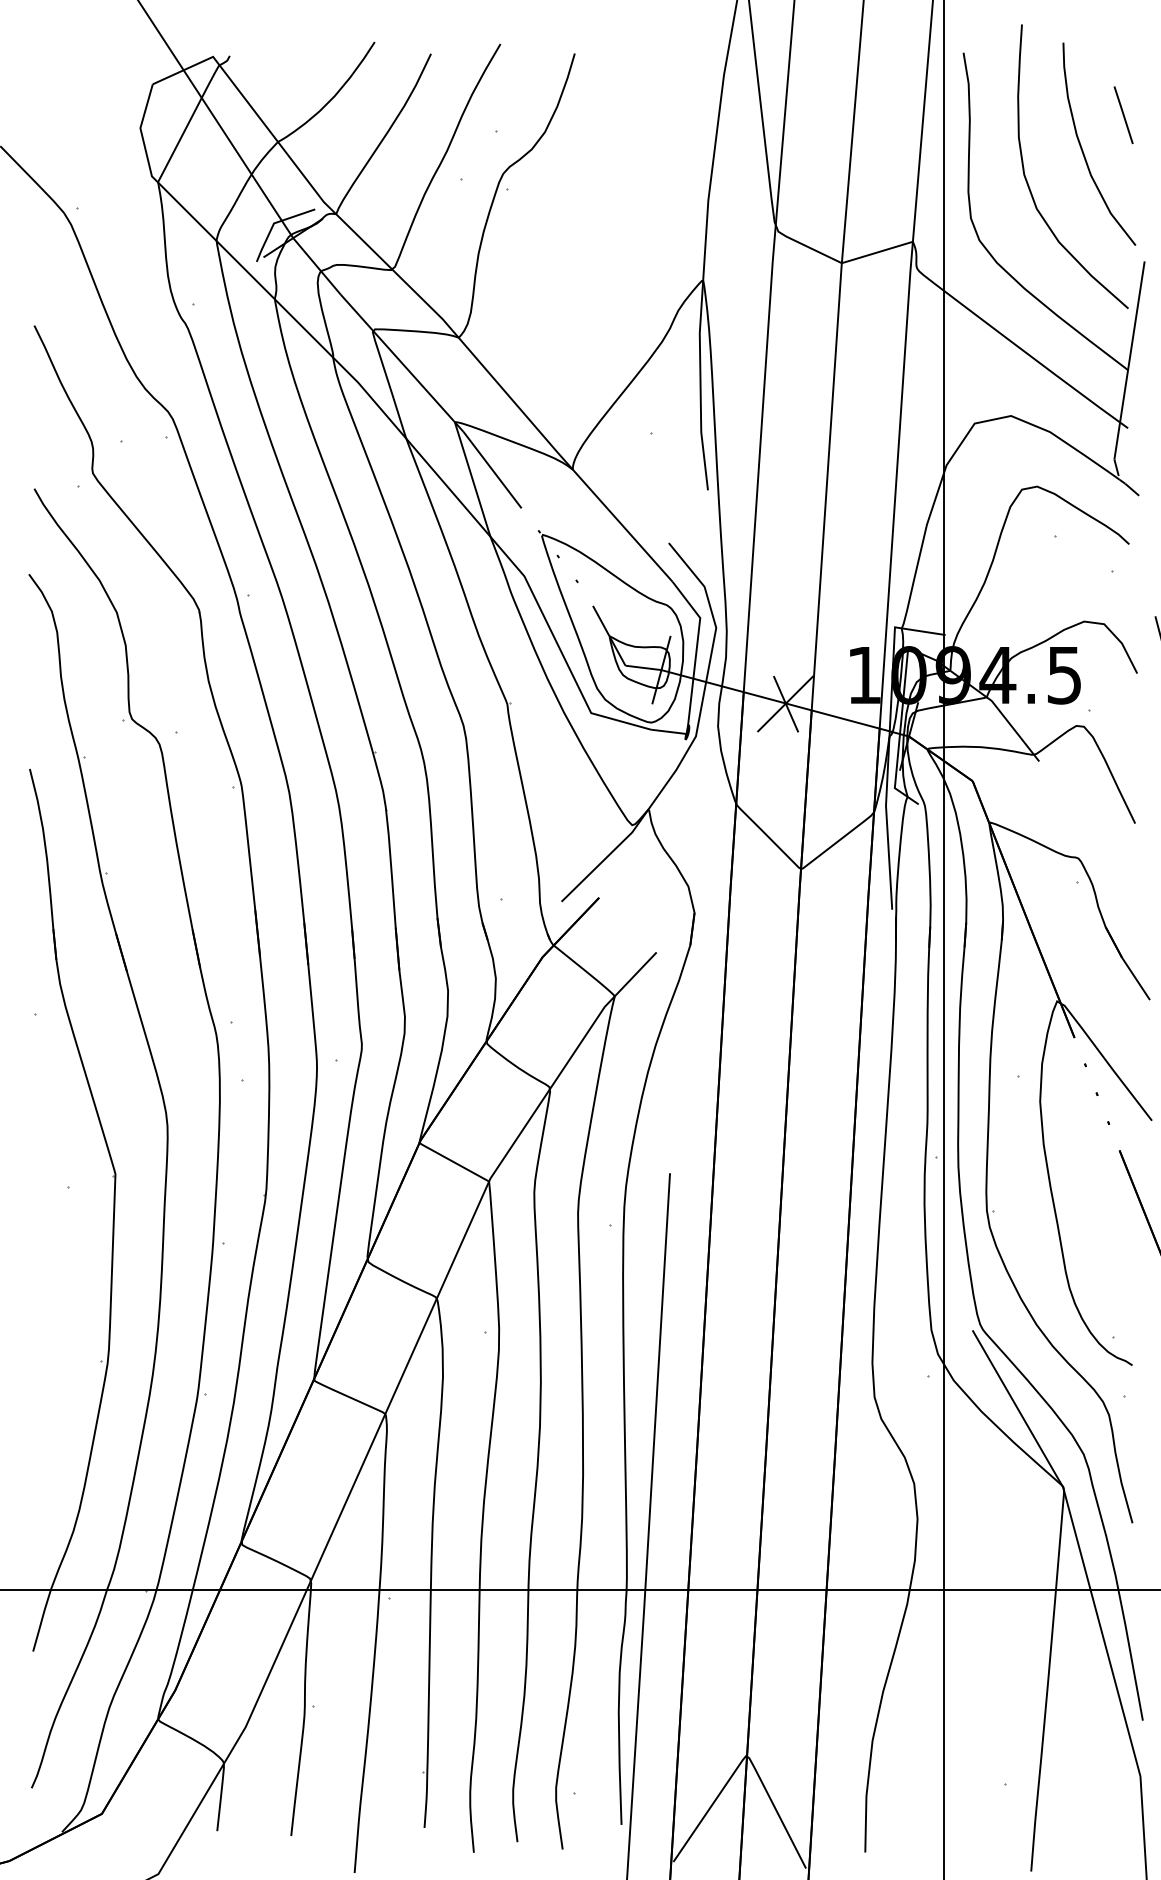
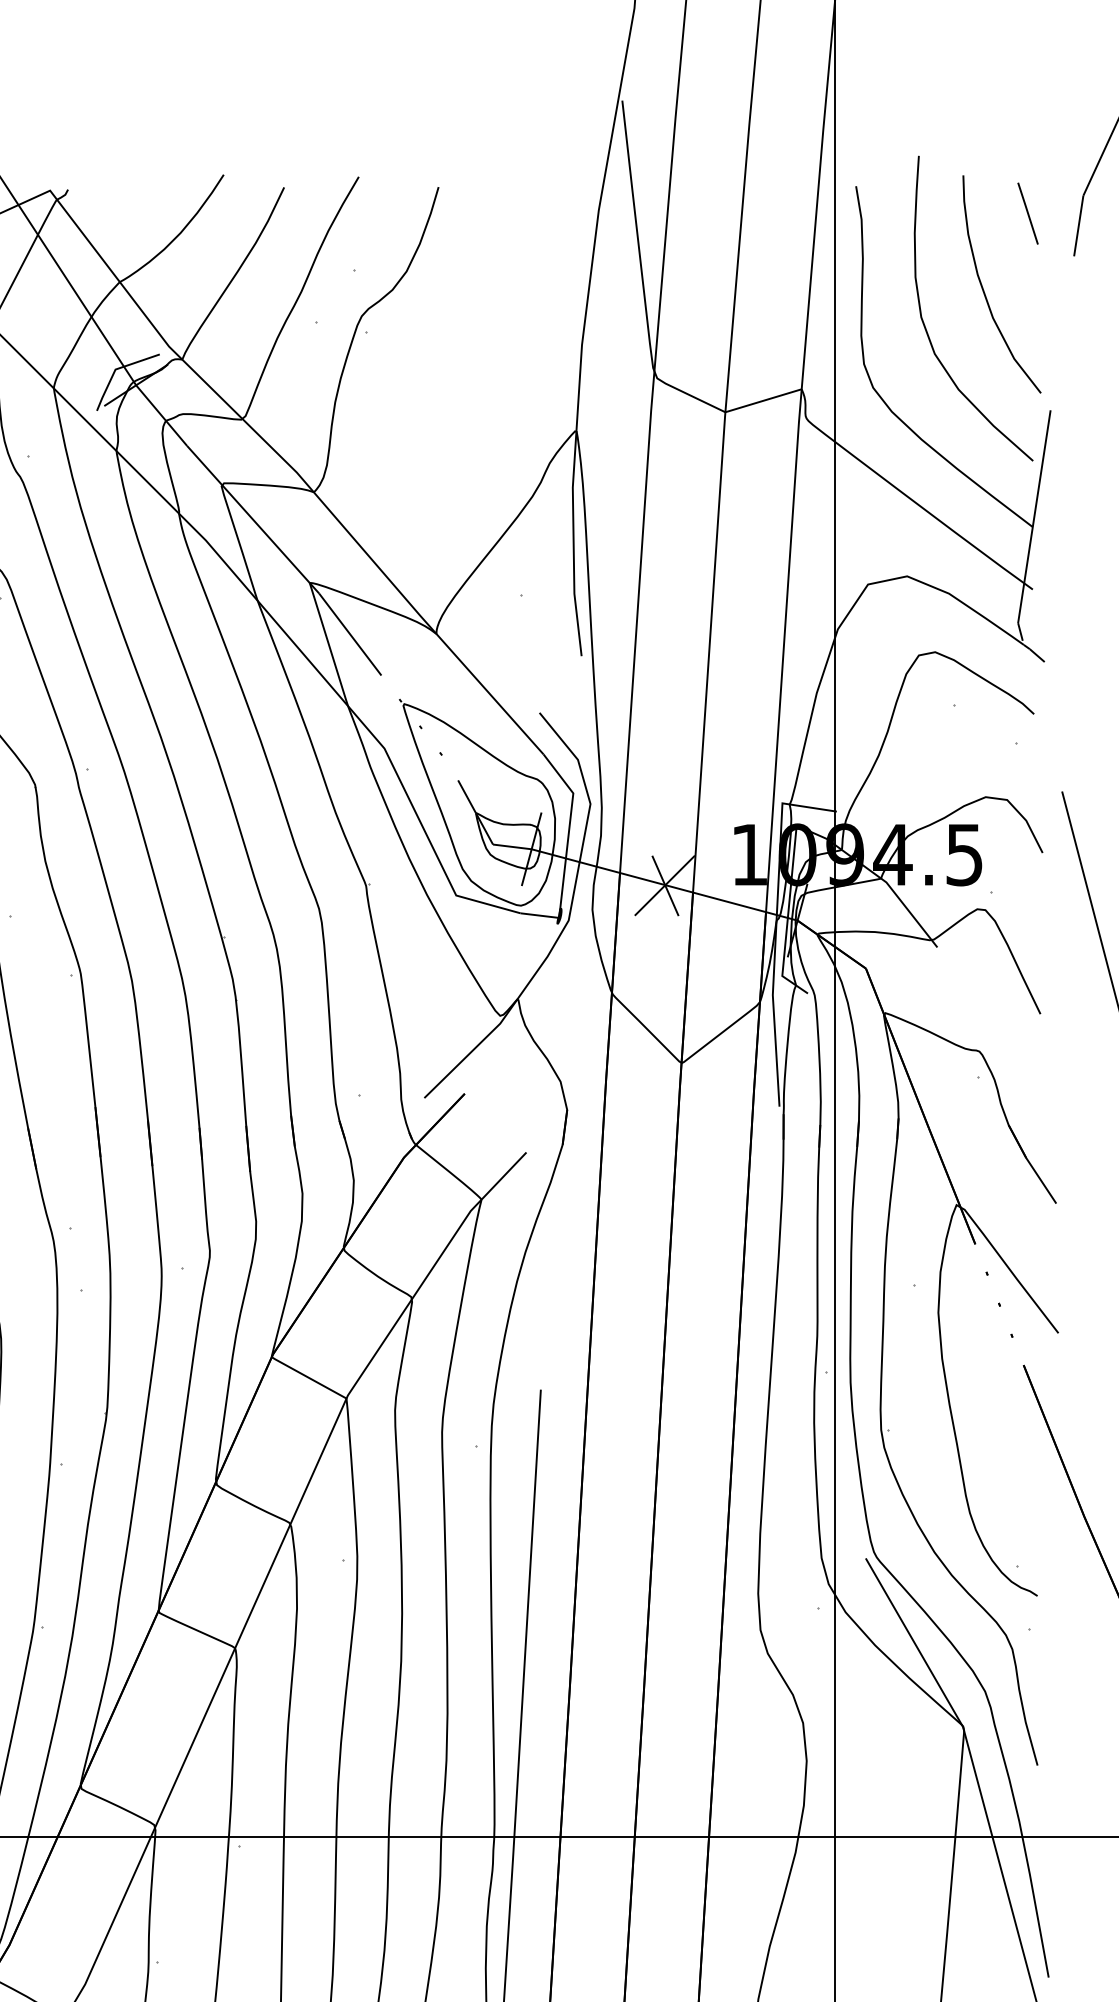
line: (1123, 115) -> (1027, 213), moved

